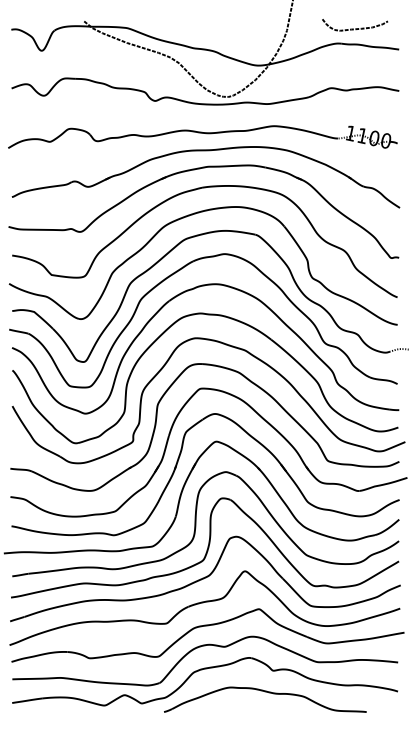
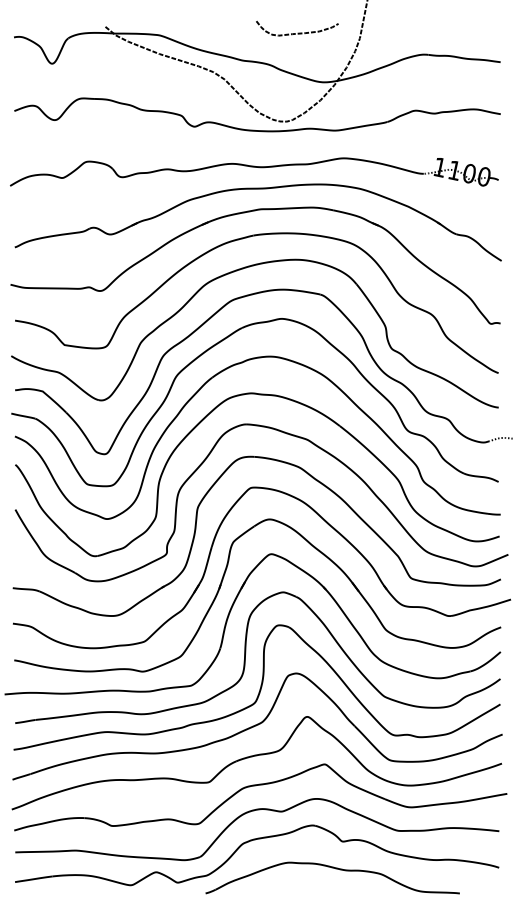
curve: (356, 28) -> (298, 32), moved

